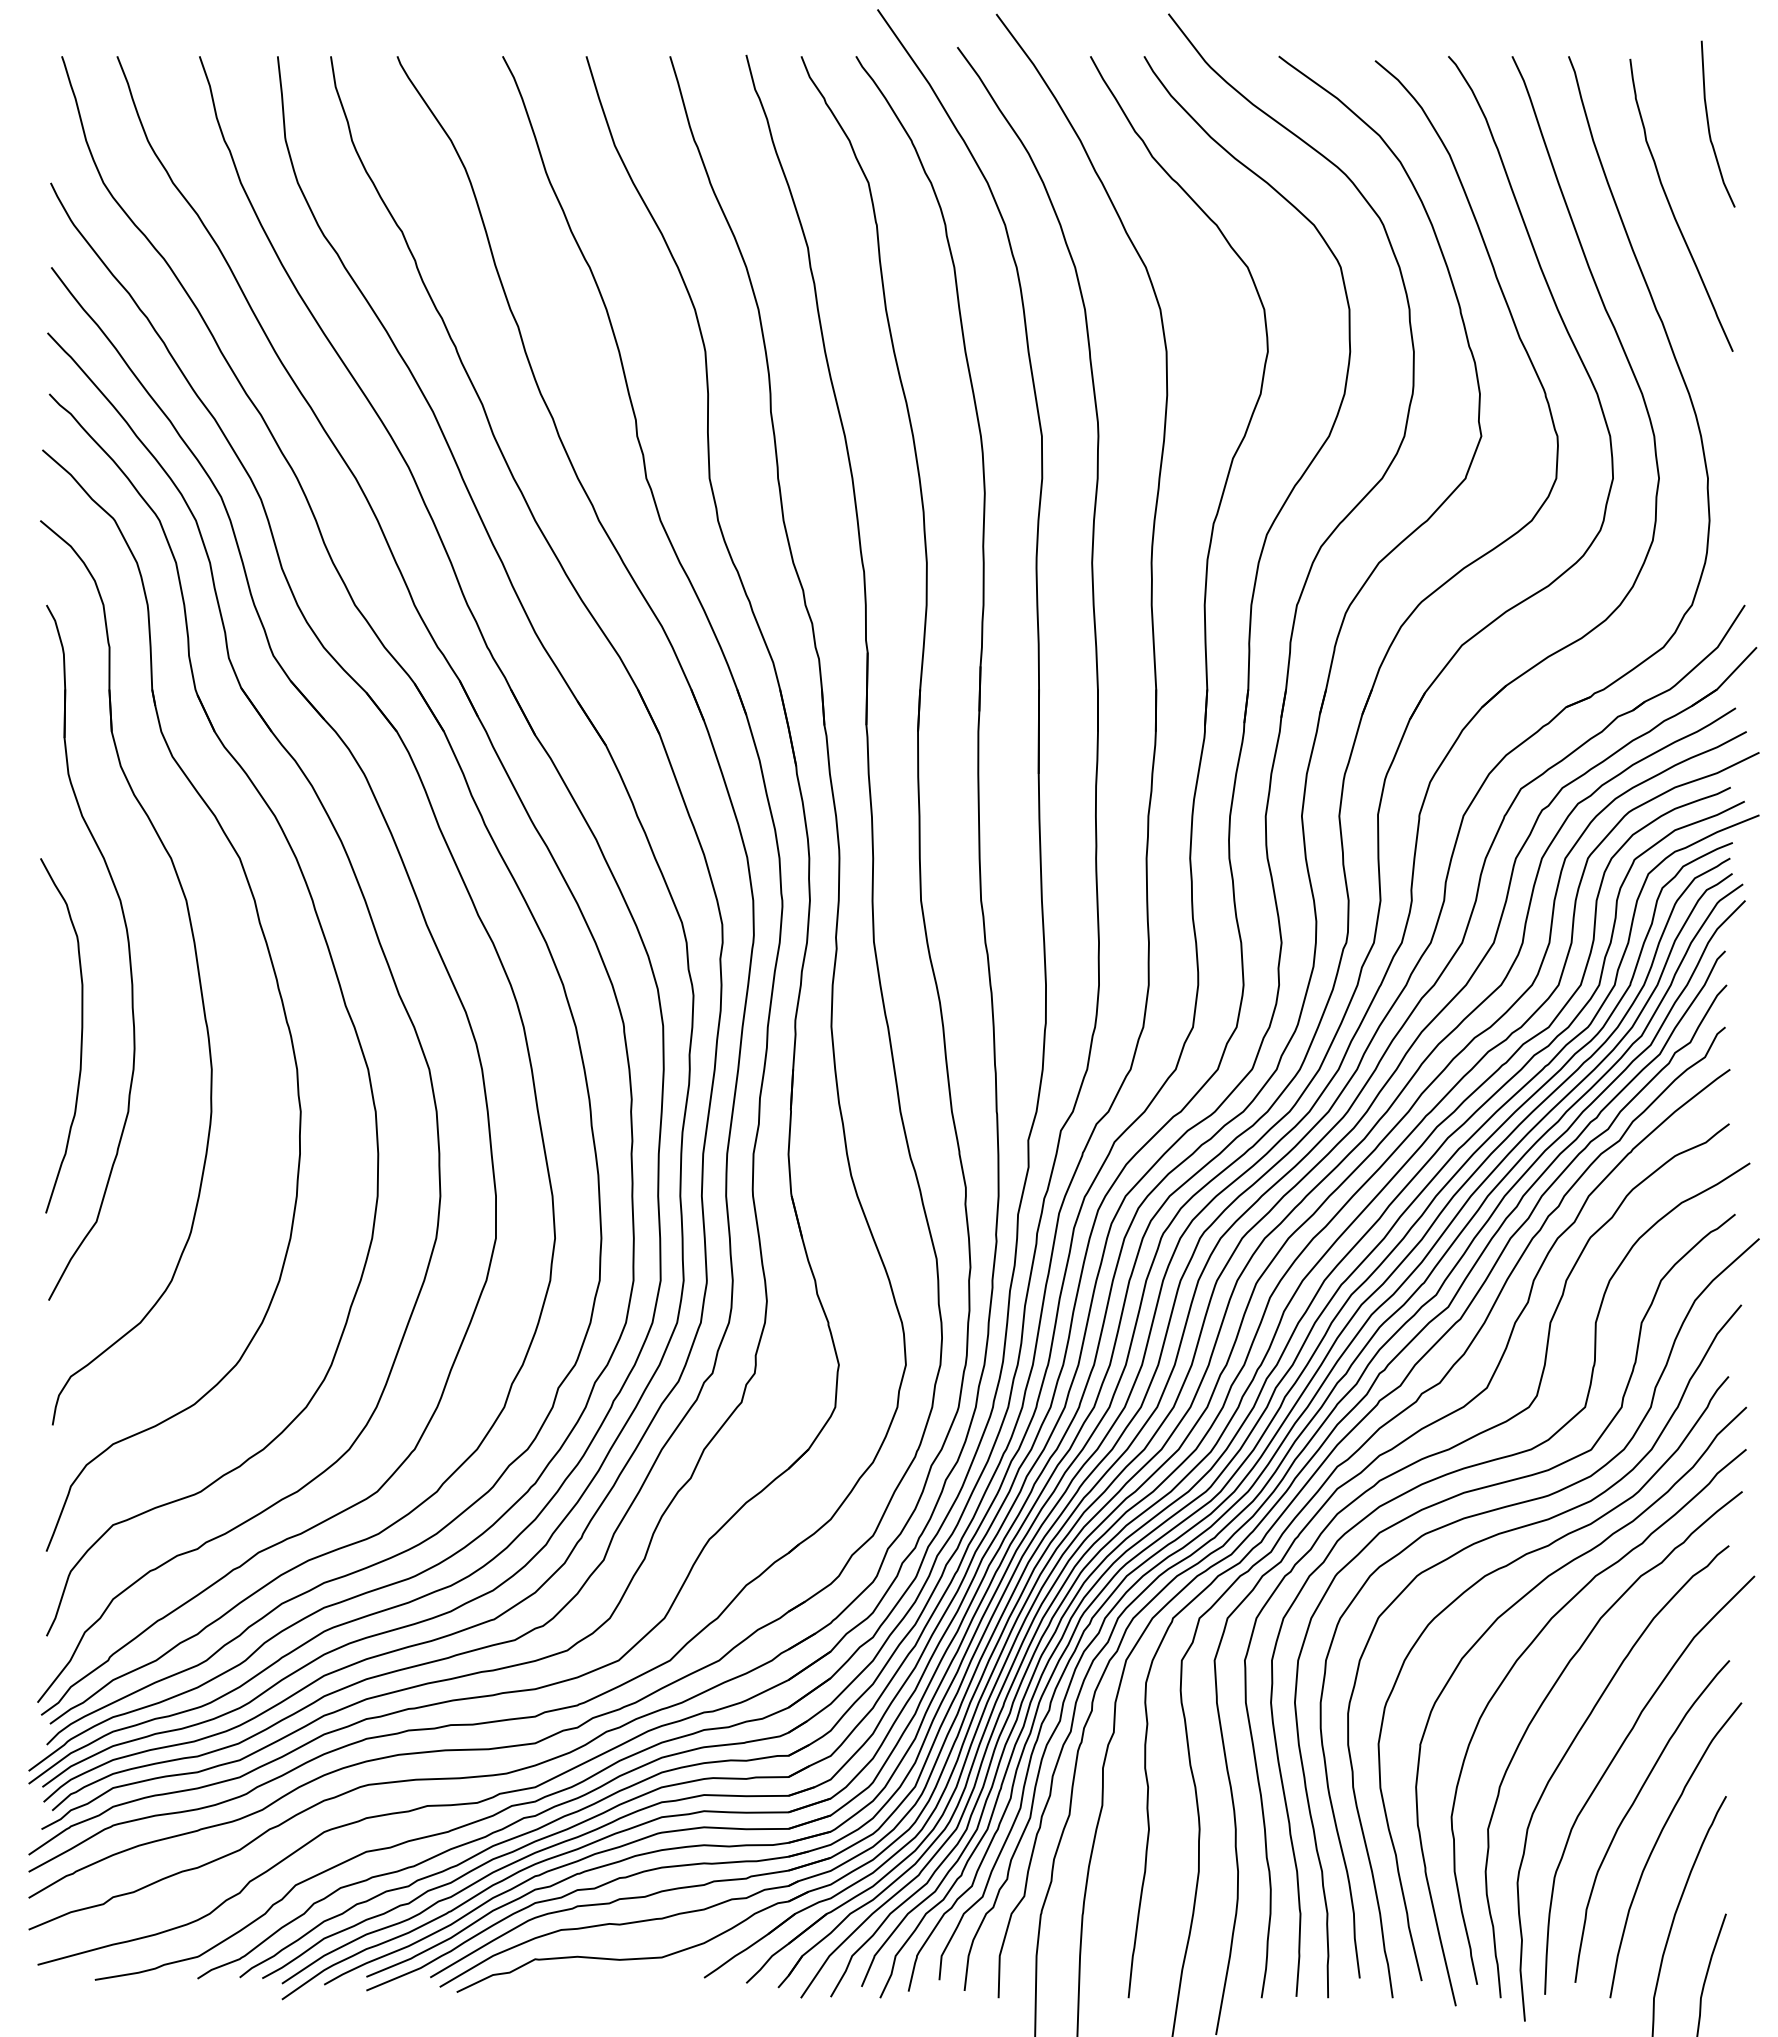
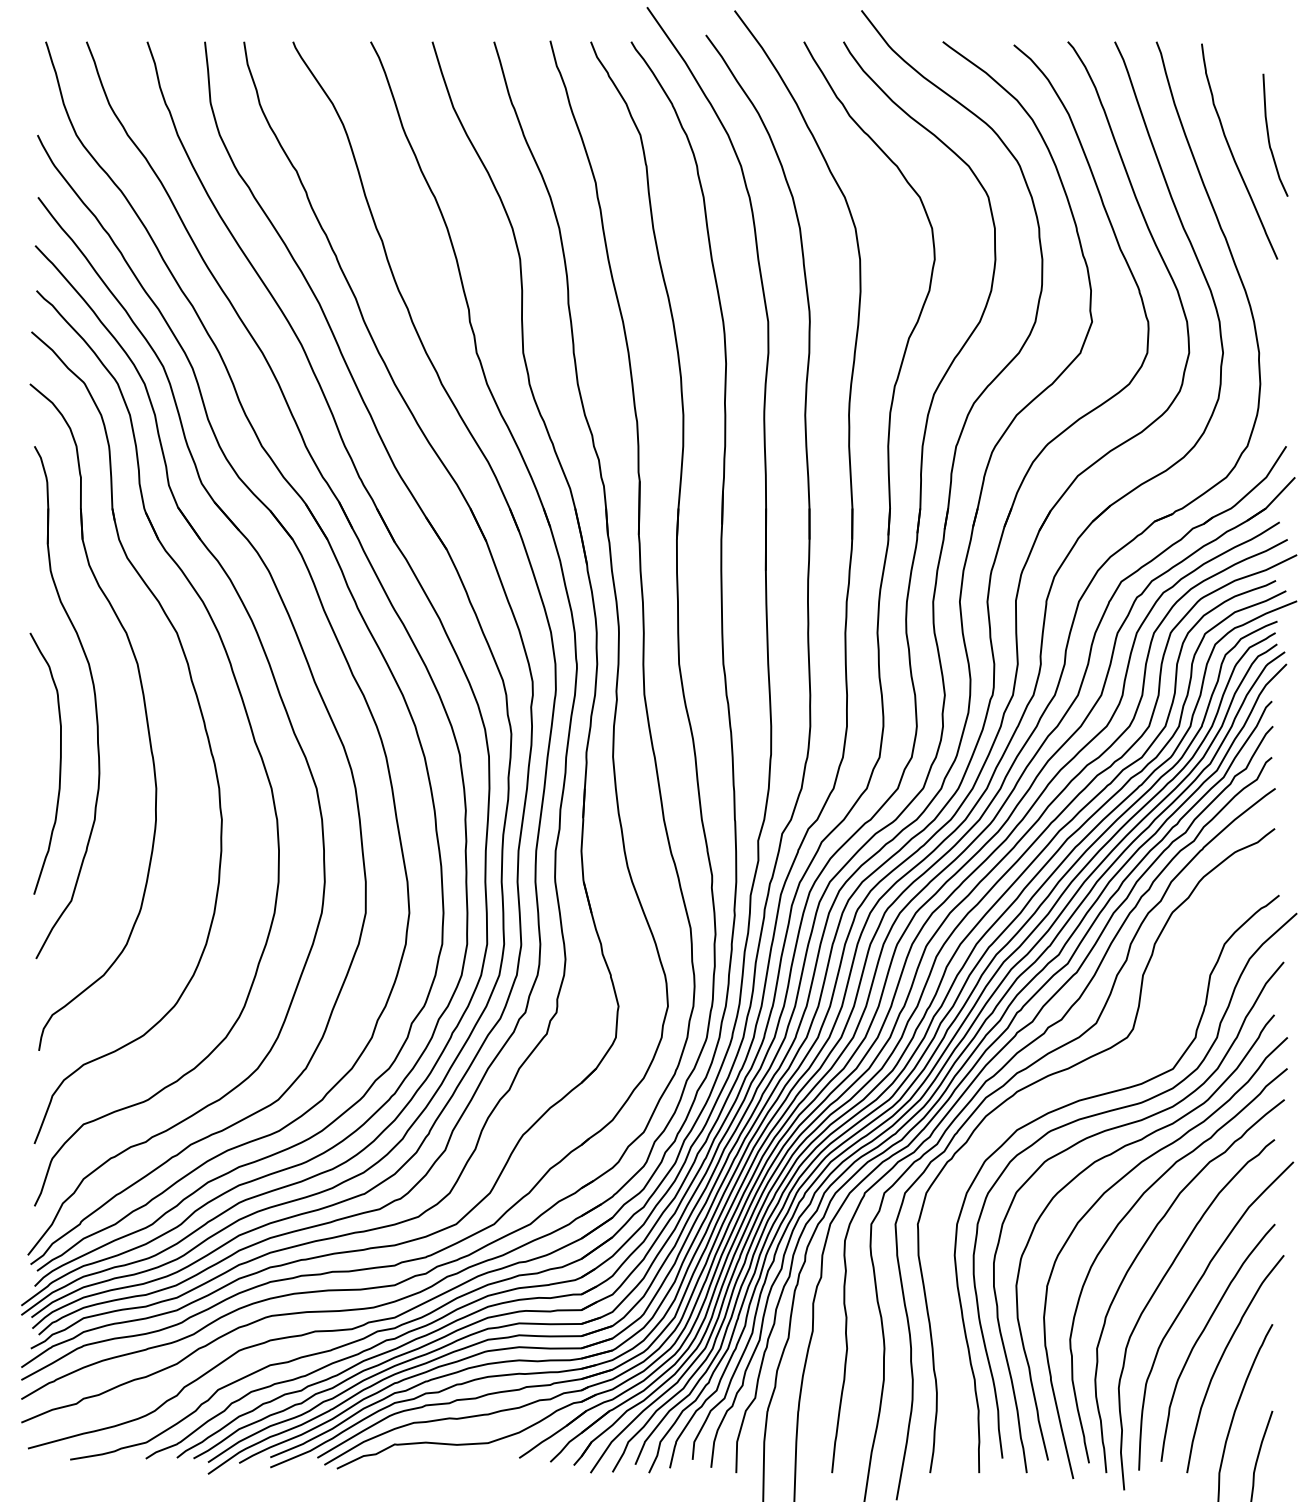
curve: (1709, 124) -> (1269, 135), moved
curve: (1475, 1466) -> (1087, 1081), removed

